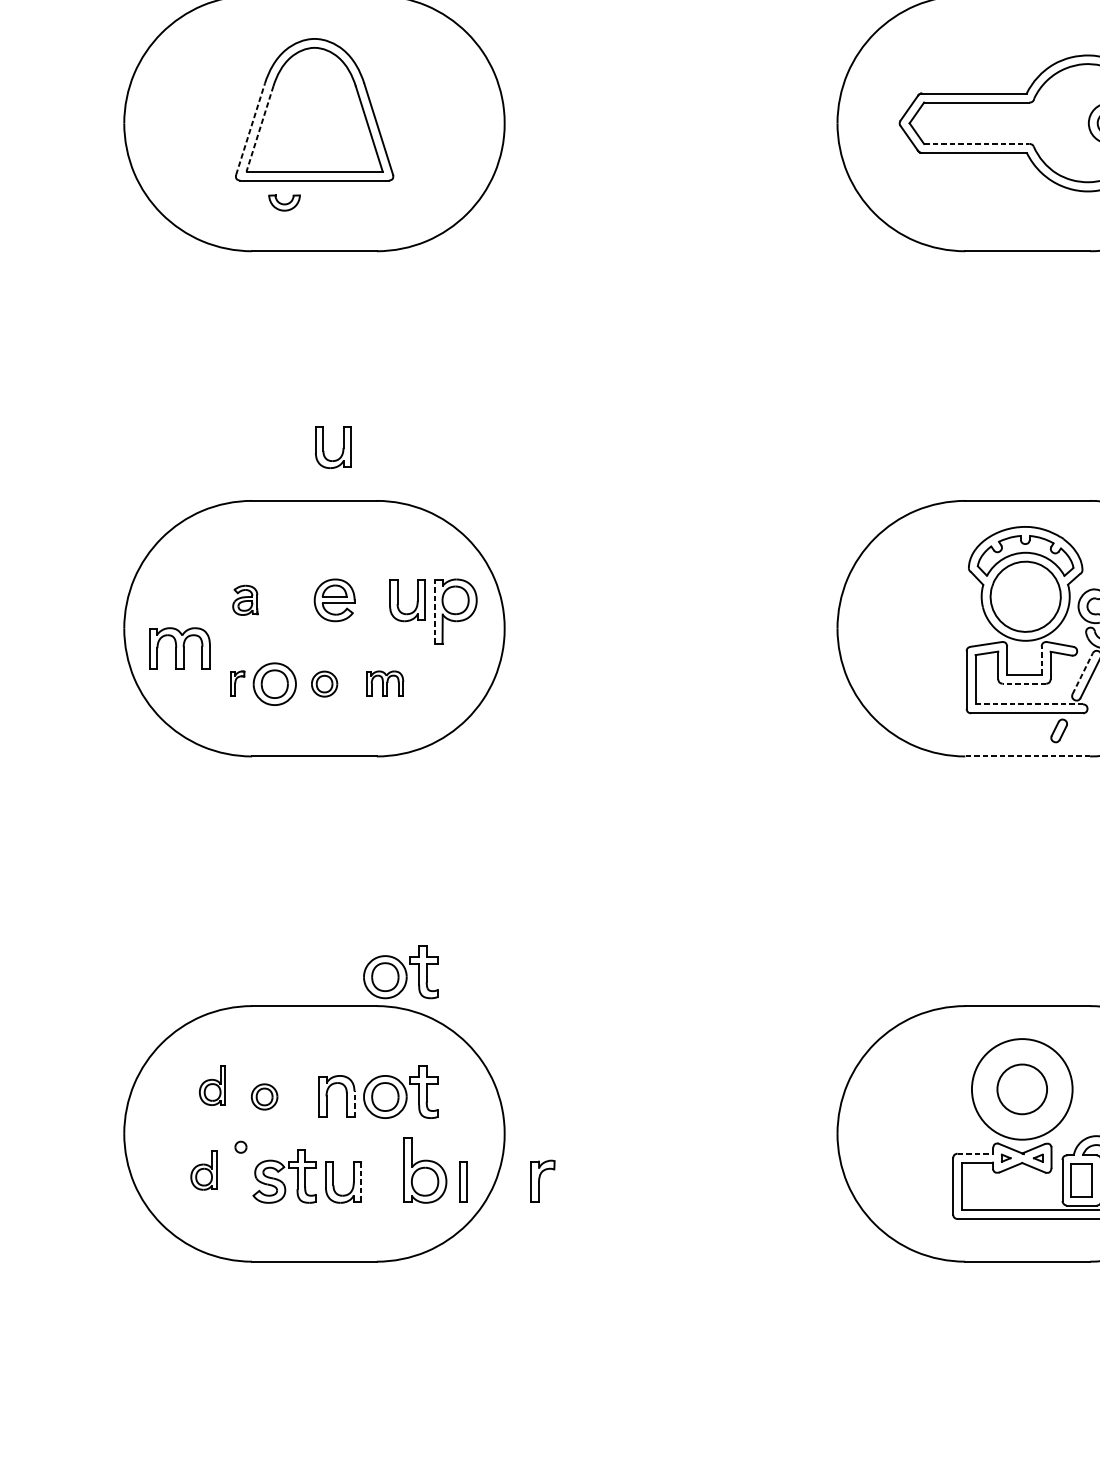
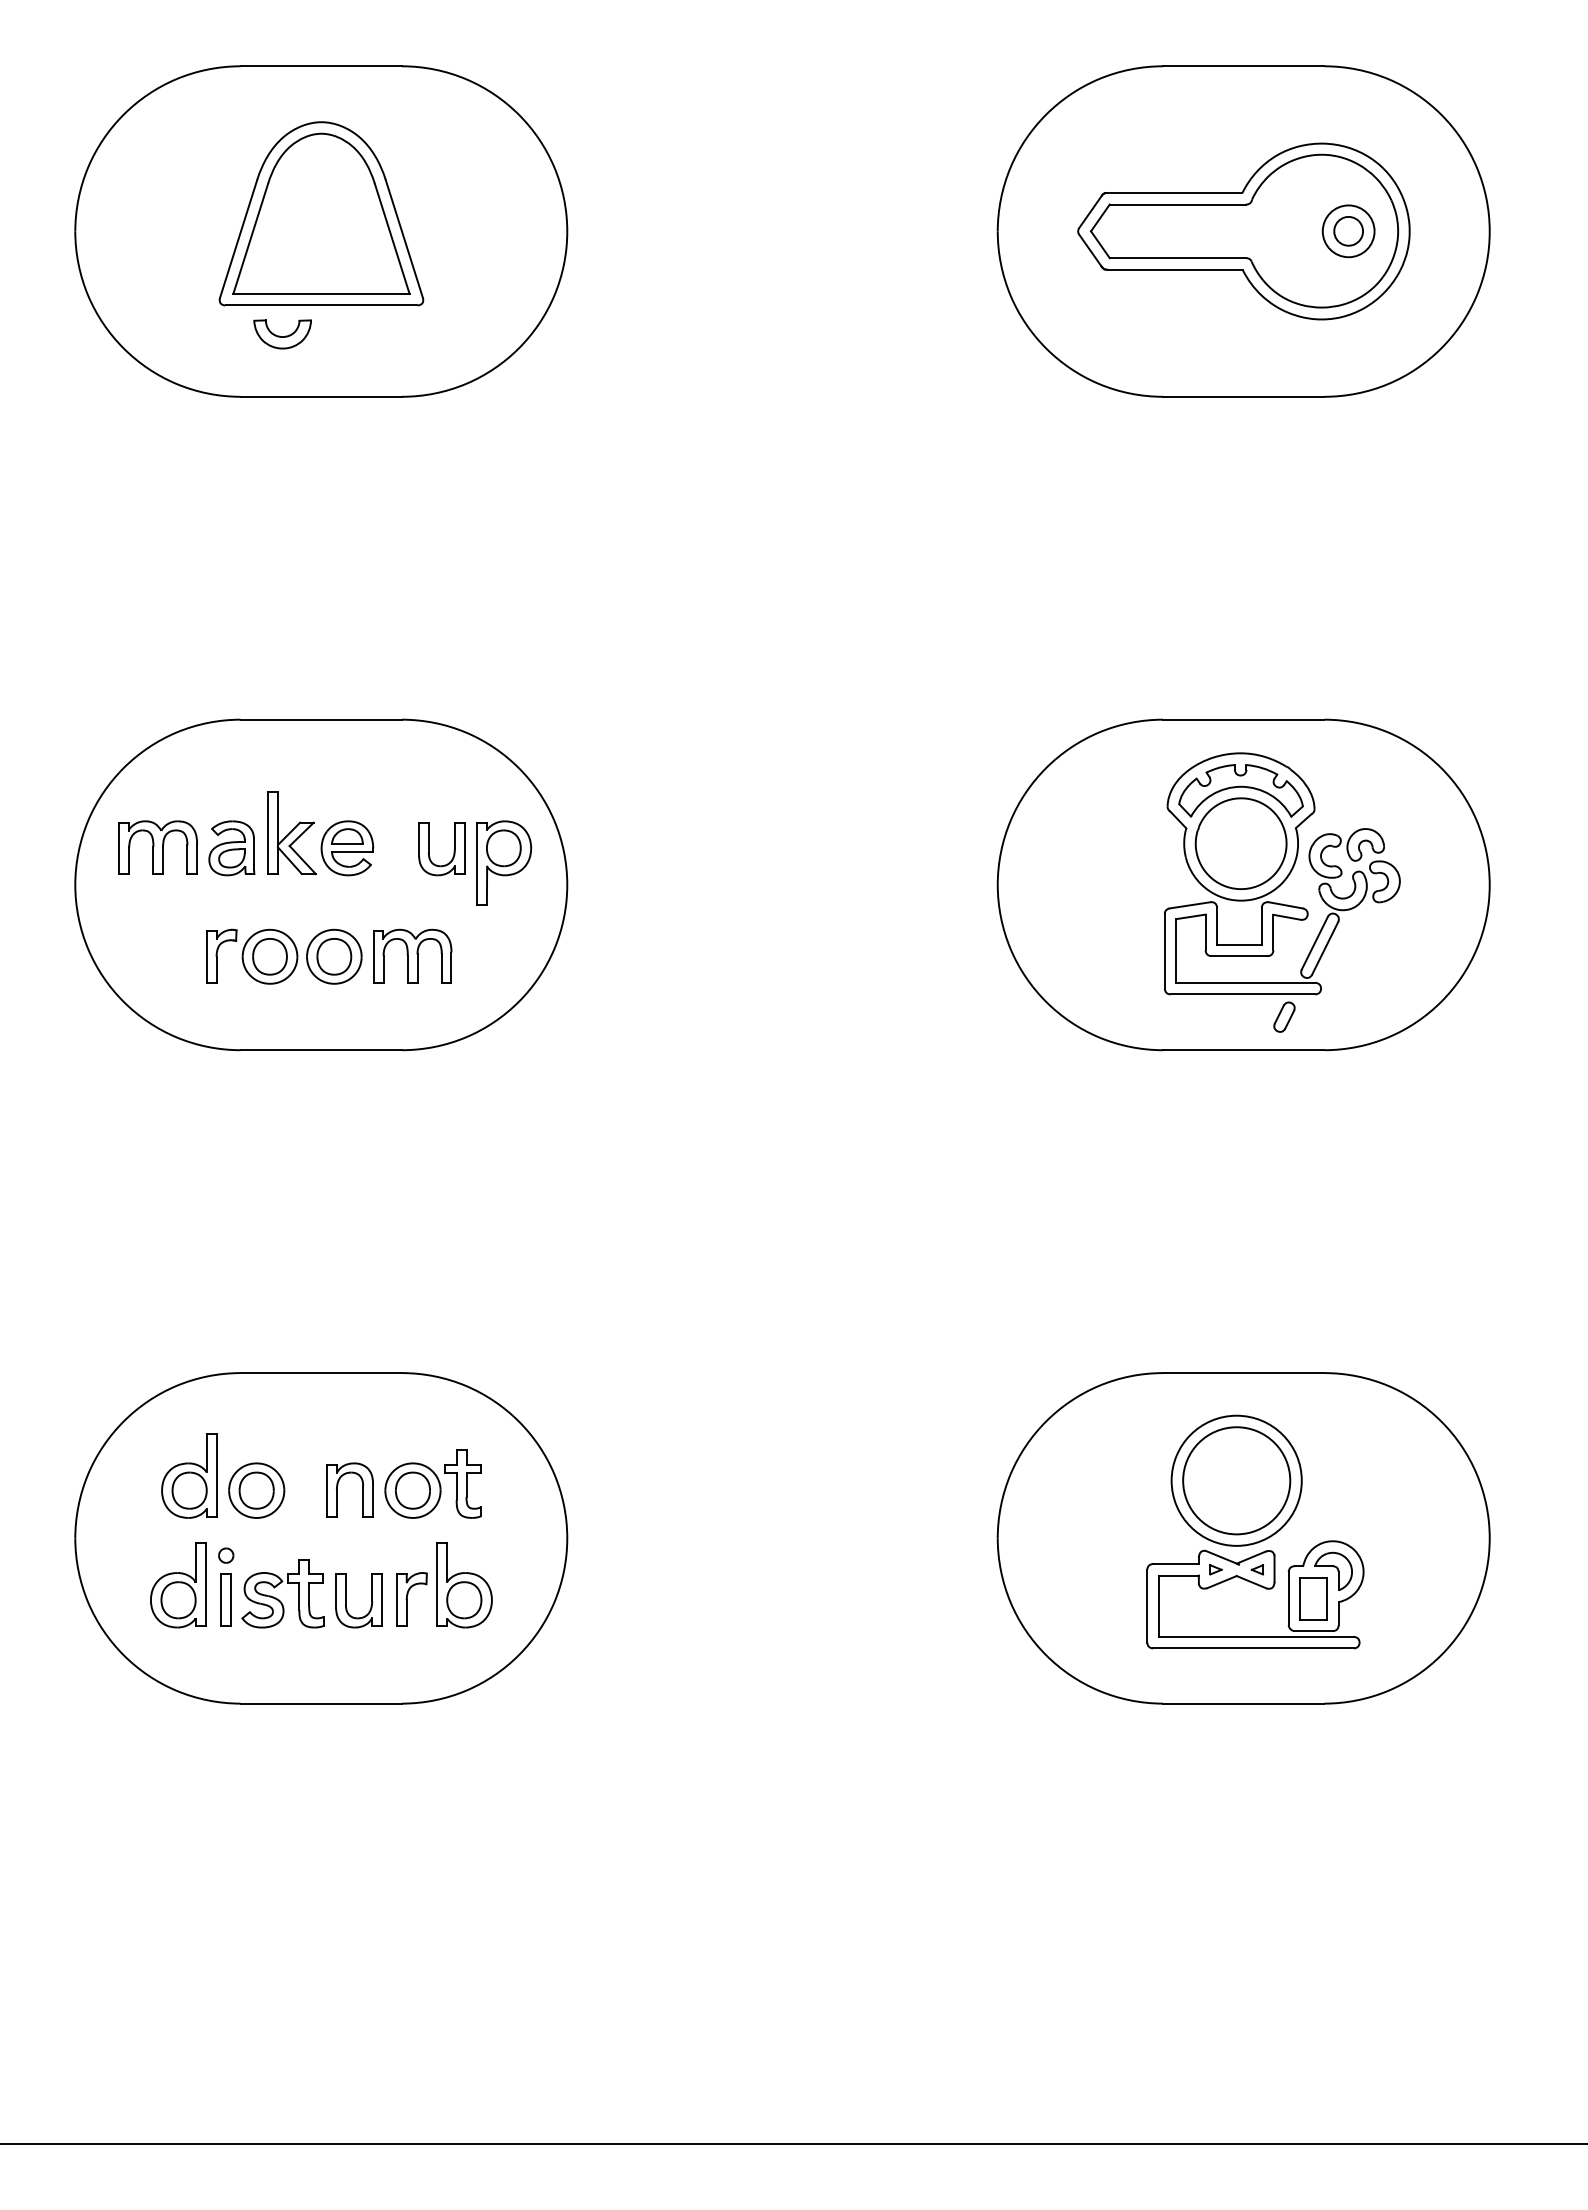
line: (250, 128) -> (238, 238), dashed -> solid
line: (259, 128) -> (250, 238), dashed -> solid
line: (977, 144) -> (1178, 258), dashed -> solid
part: (284, 203) -> (282, 334), size x1.43
part: (323, 448) -> (333, 651), removed
part: (291, 588) -> (291, 833), added
part: (245, 600) -> (231, 848), size x1.43
line: (435, 612) -> (477, 863), dashed -> solid
part: (179, 648) -> (157, 847), moved
line: (1041, 660) -> (1261, 925), dashed -> solid
line: (1083, 673) -> (1315, 942), dashed -> solid
part: (237, 683) -> (221, 955), size x1.67
part: (384, 683) -> (412, 955), size x1.67
part: (324, 684) -> (334, 956), size x1.67
line: (1024, 684) -> (1239, 956), dashed -> solid
line: (1029, 704) -> (1246, 982), dashed -> solid
line: (1027, 756) -> (1243, 1050), dashed -> solid
part: (400, 971) -> (432, 1328), removed
part: (212, 1085) -> (189, 1475), size x1.67
circle: (1022, 1089) -> (1236, 1480), size x1.67
part: (264, 1096) -> (256, 1490), size x1.67
line: (354, 1103) -> (373, 1499), dashed -> solid
line: (974, 1154) -> (1175, 1564), dashed -> solid
part: (204, 1170) -> (178, 1585), size x1.67
line: (361, 1181) -> (382, 1600), dashed -> solid
part: (463, 1181) -> (225, 1599), moved
part: (542, 1181) -> (411, 1599), moved

